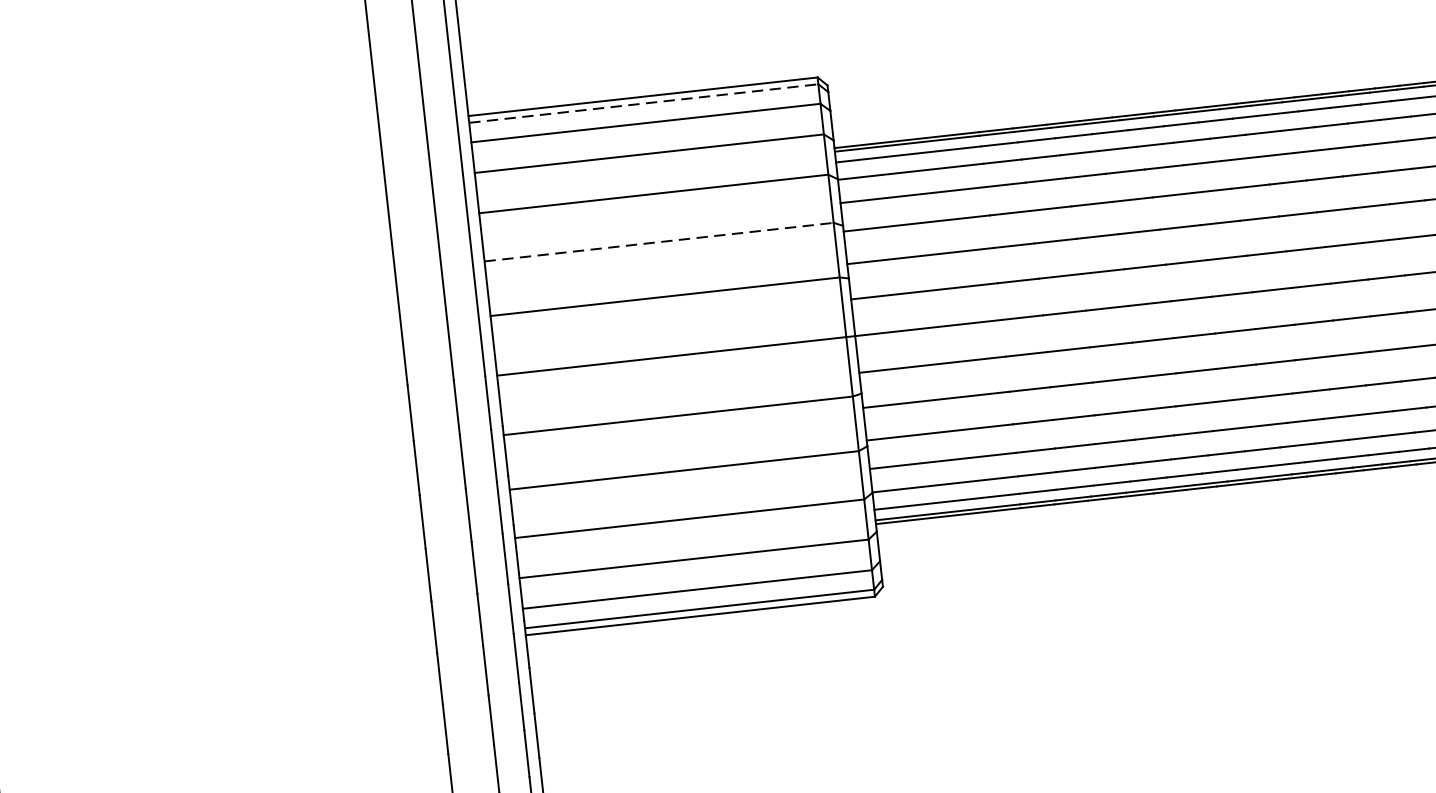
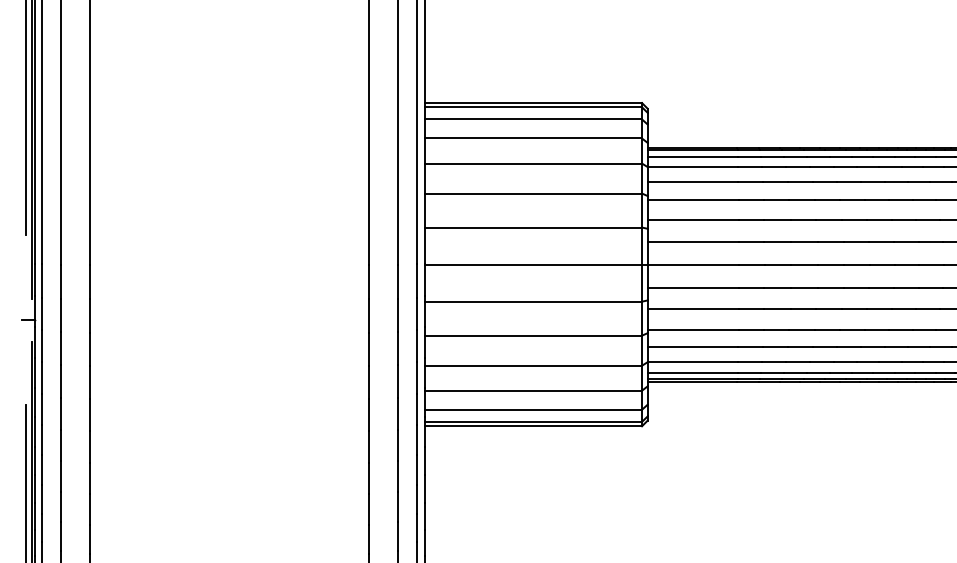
line: (644, 103) -> (533, 107), dashed -> solid
line: (659, 242) -> (533, 193), dashed -> solid

